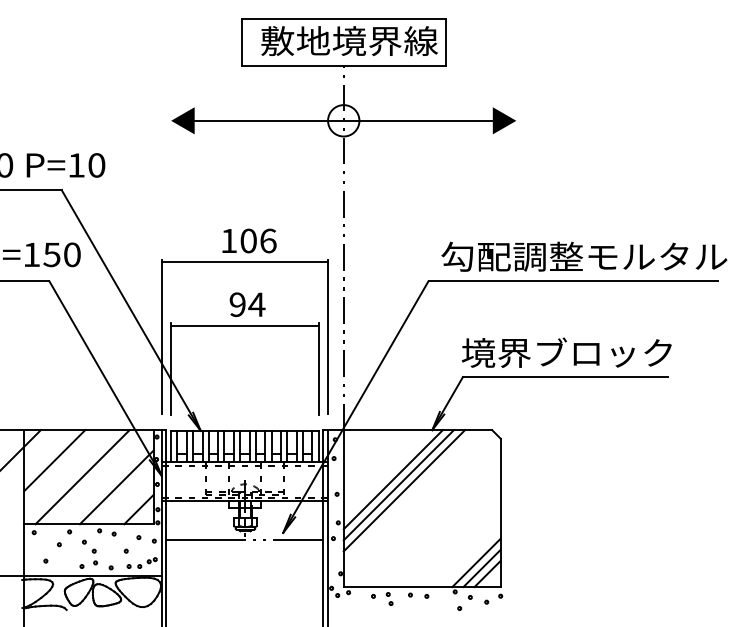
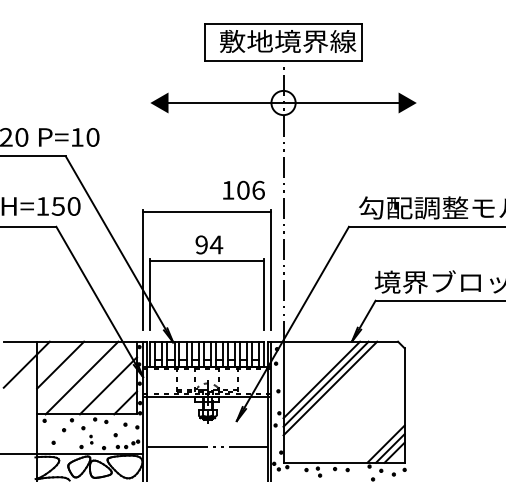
text: (249, 240) -> (244, 189), moved
line: (244, 539) -> (206, 446), moved
part: (94, 556) -> (91, 439), size x0.7

